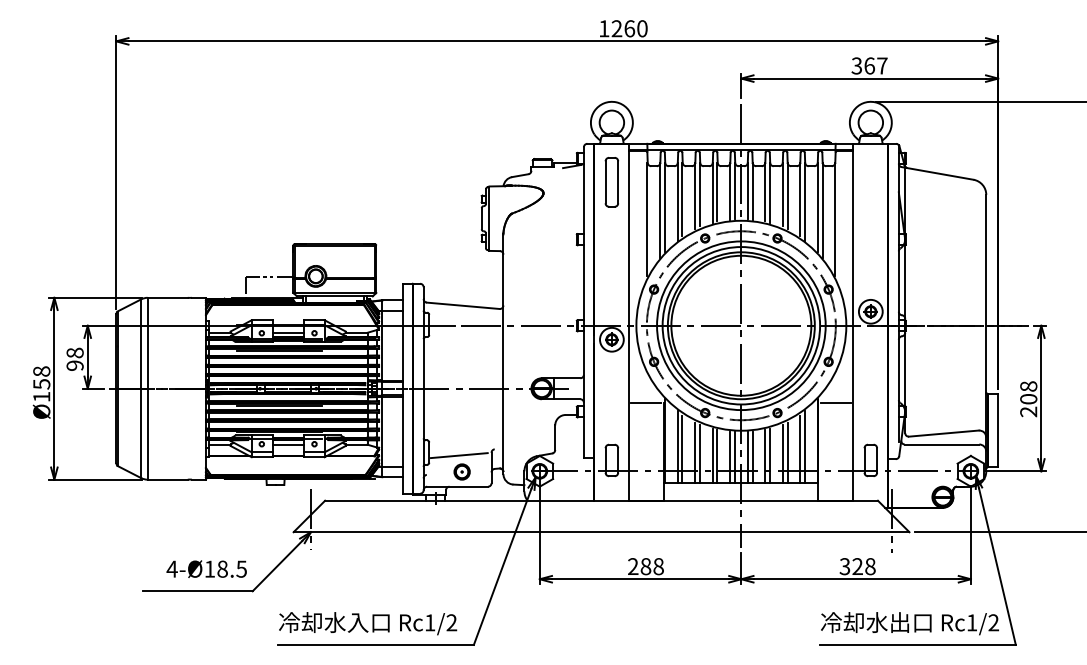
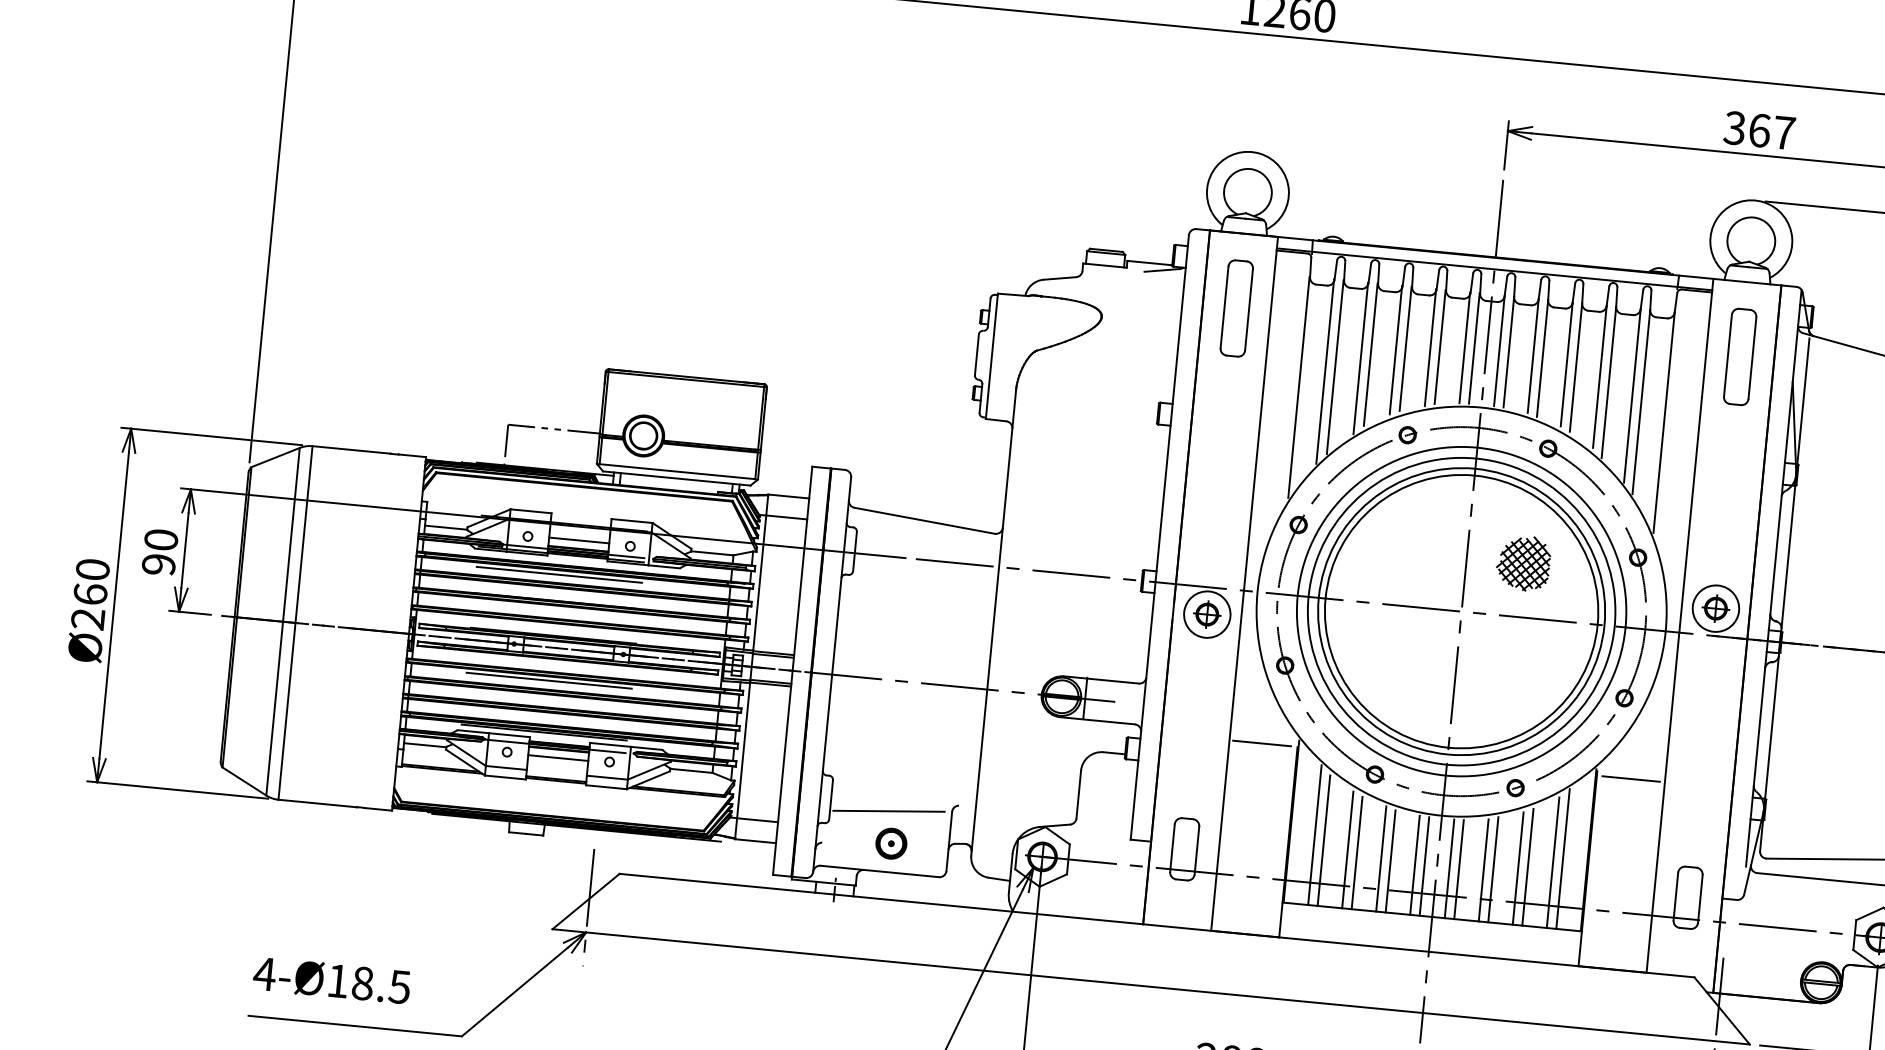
part: (870, 182) -> (1739, 357), added
part: (770, 297) -> (1523, 562), added
text: (75, 352) -> (162, 538), 98 -> 90
text: (41, 384) -> (89, 594), Ø158 -> Ø260
text: (206, 568) -> (331, 979), moved

